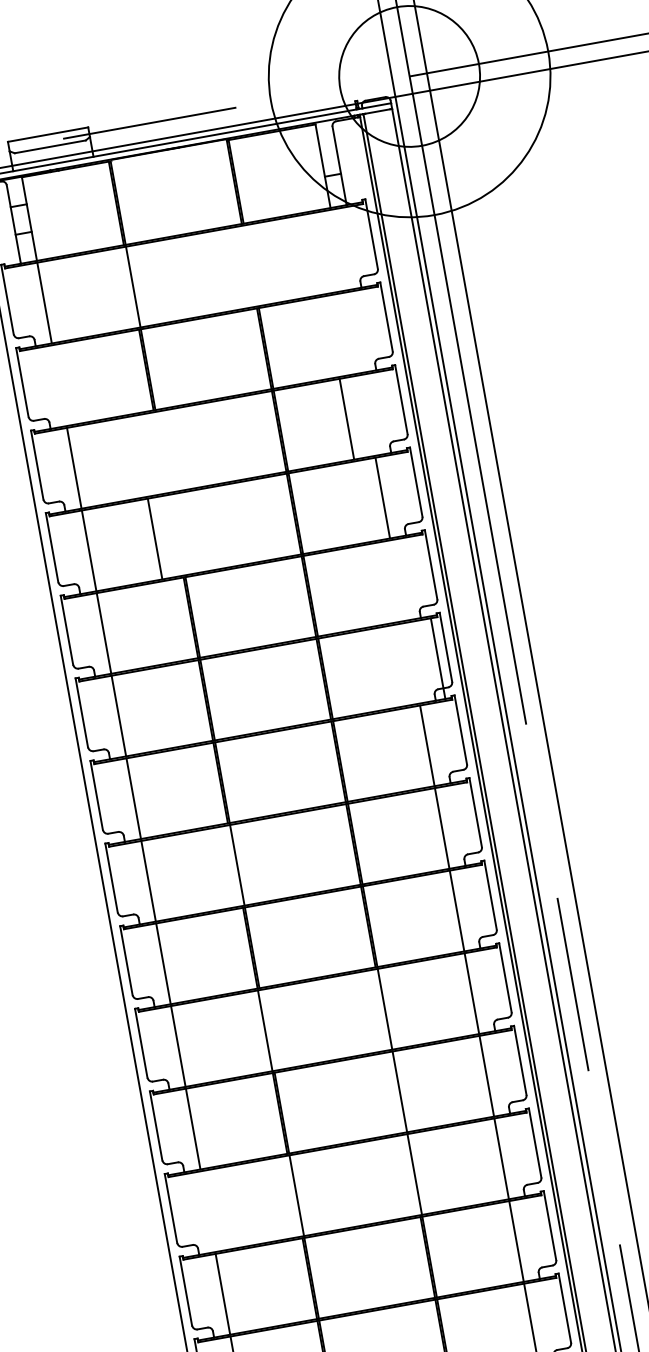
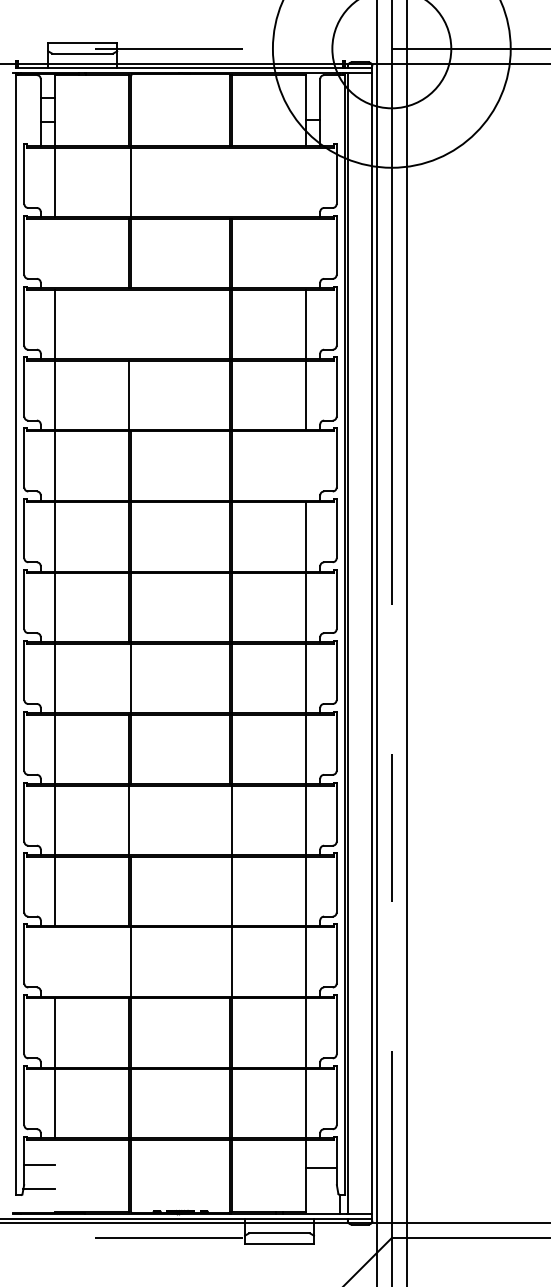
line: (347, 419) -> (306, 324), moved
line: (155, 538) -> (129, 394), moved
line: (438, 658) -> (306, 536), moved

